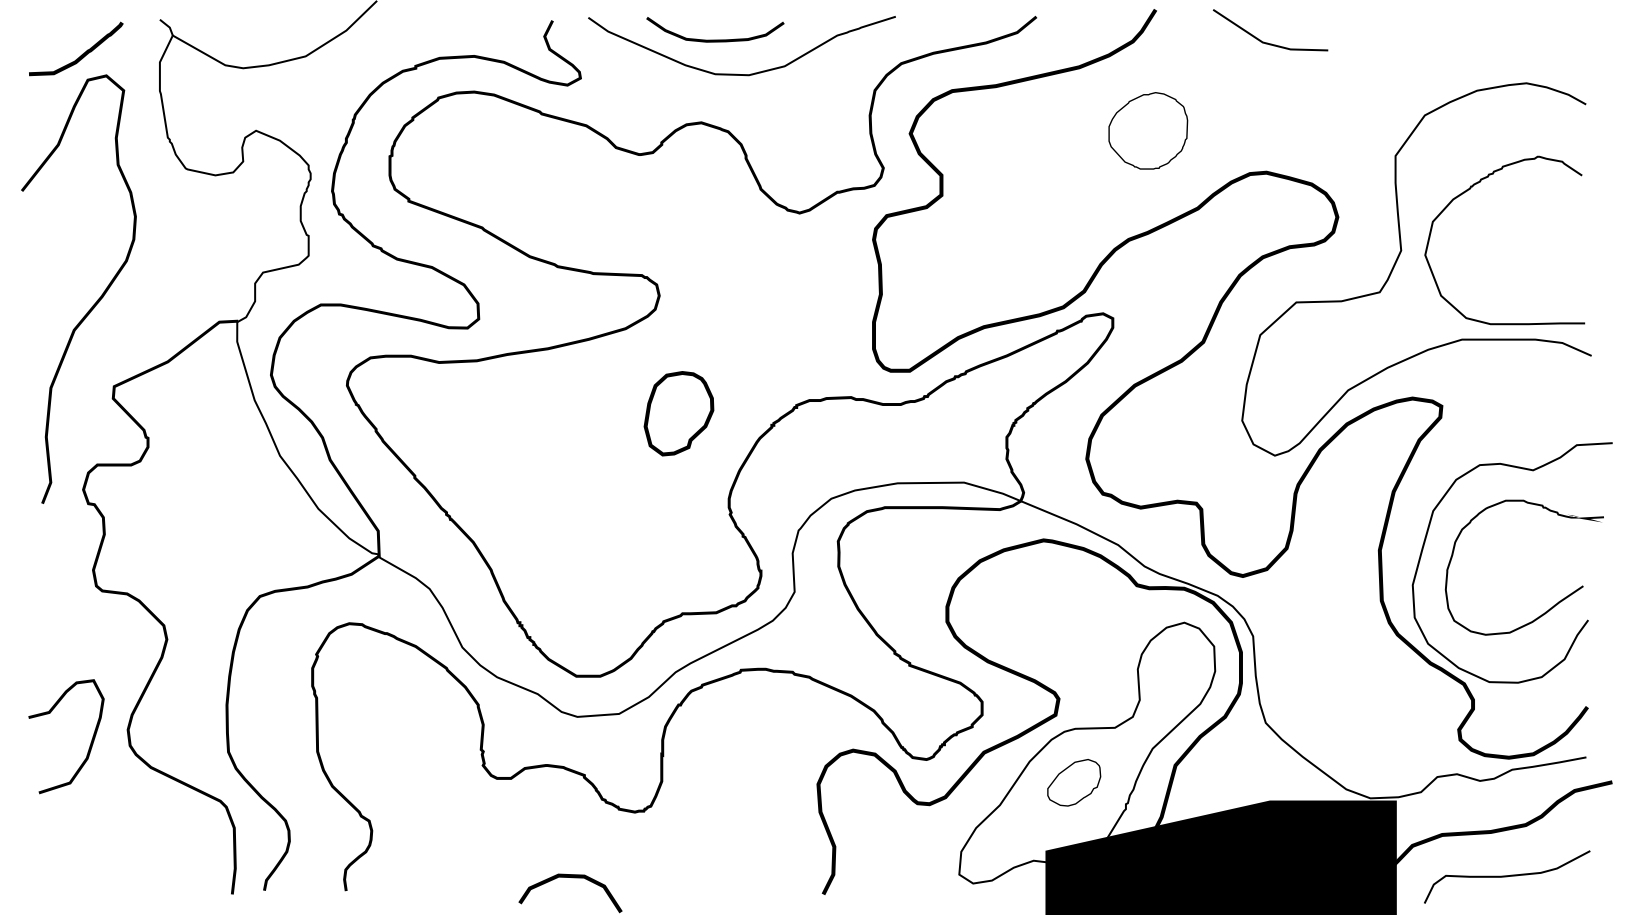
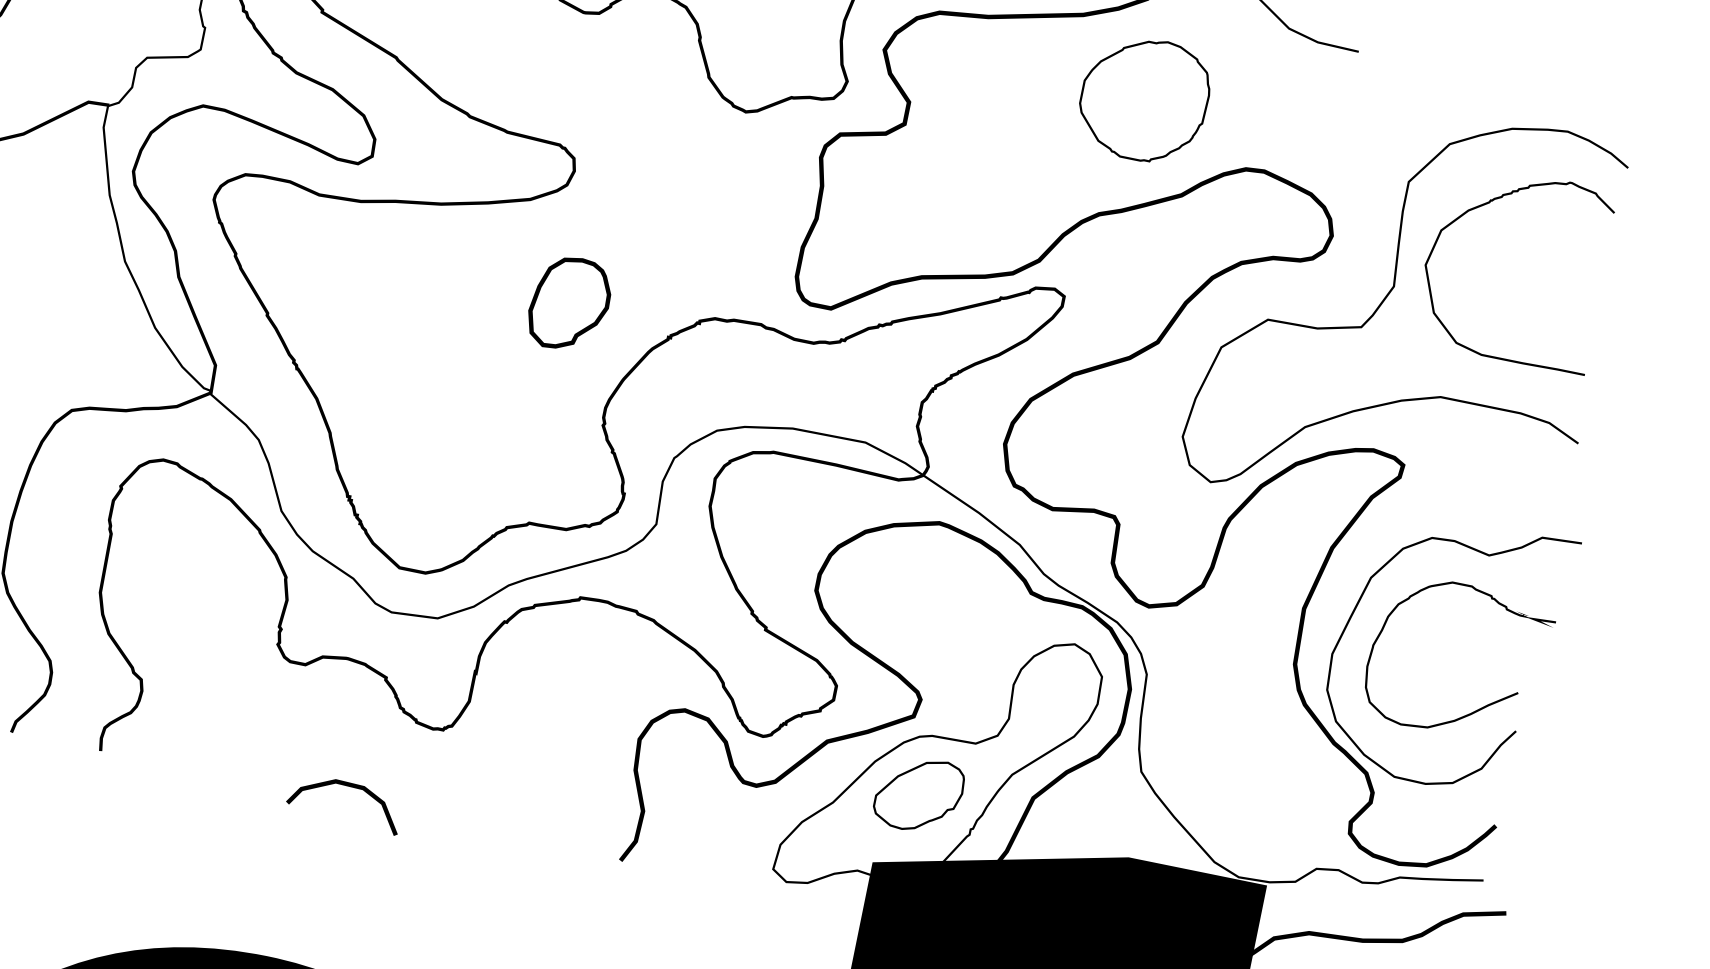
part: (1148, 130) -> (1144, 99), size x1.43
curve: (1469, 190) -> (1488, 204), moved
part: (1073, 782) -> (918, 794), size x1.43

